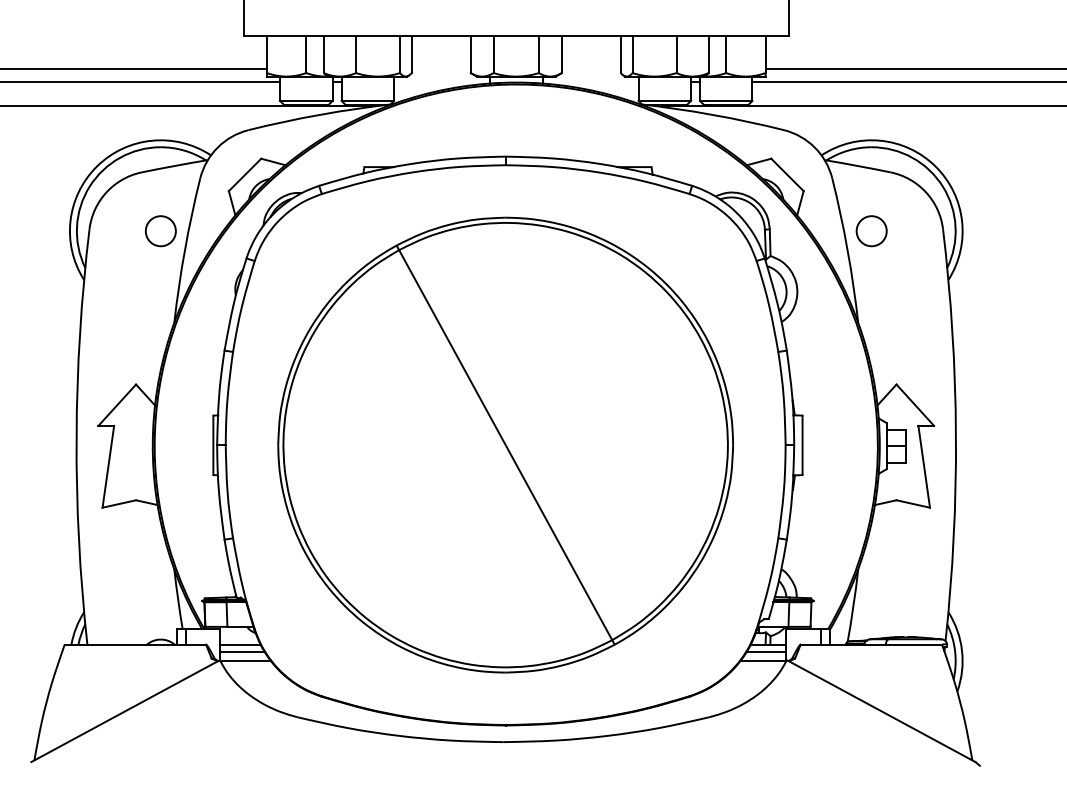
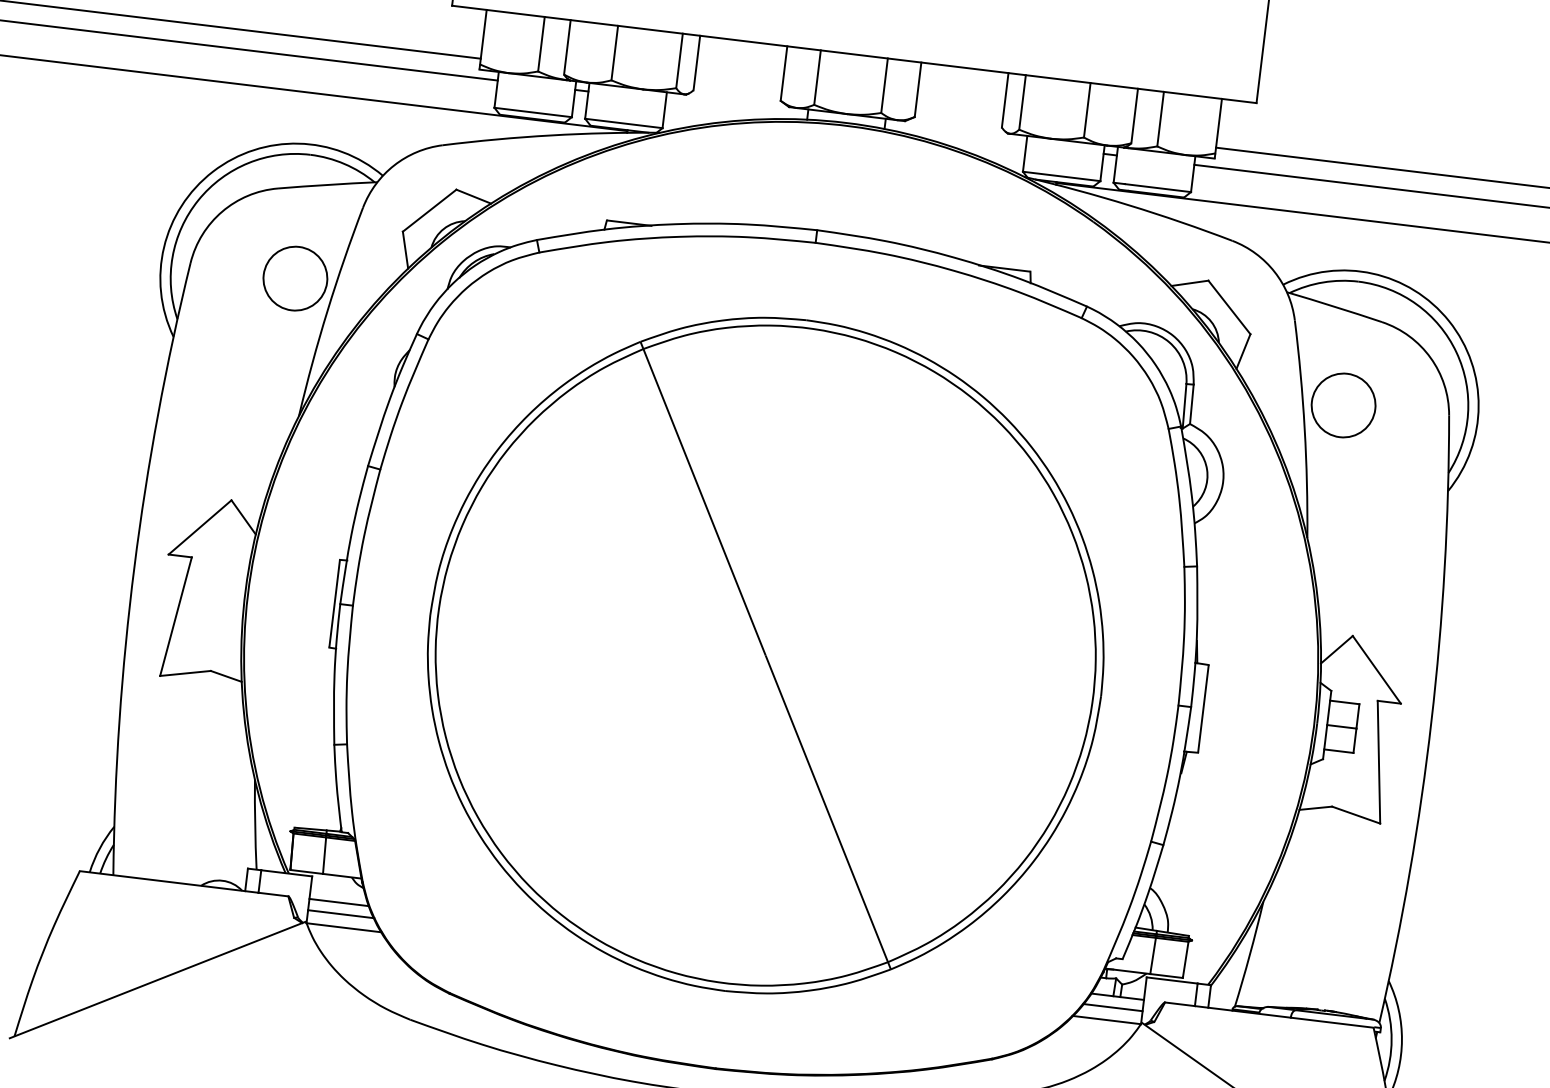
circle: (160, 230) -> (295, 277), size x1.43
circle: (871, 230) -> (1343, 404), size x1.43

